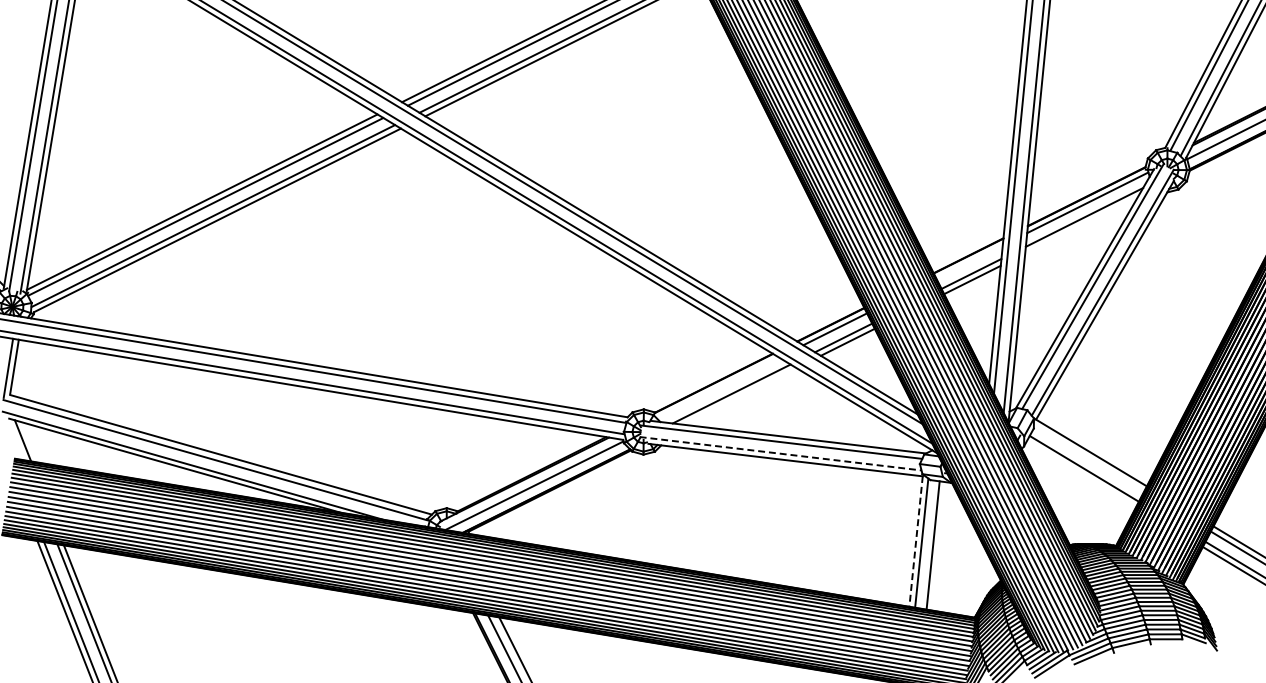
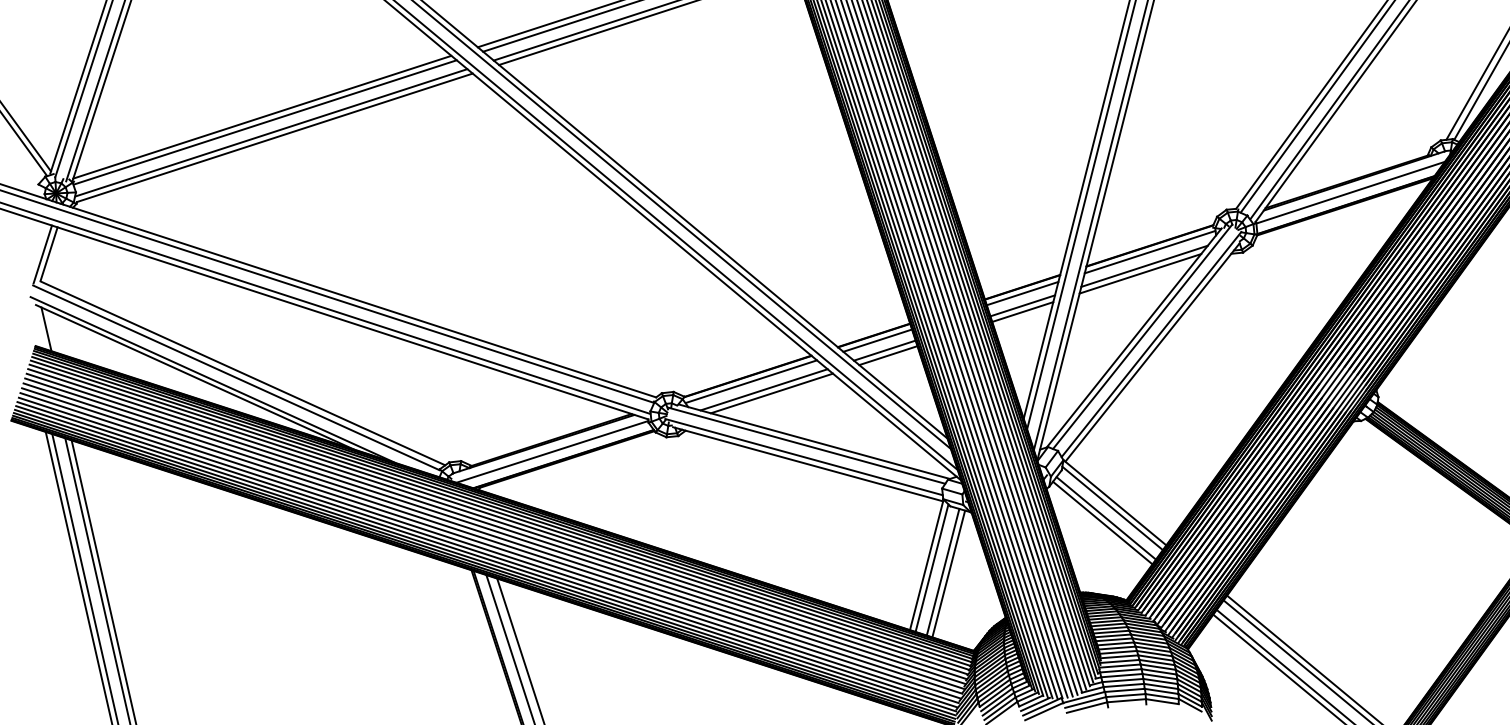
line: (1081, 225) -> (1140, 273), added
line: (969, 261) -> (1022, 293), added
line: (717, 387) -> (750, 381), added
line: (739, 396) -> (771, 393), added
line: (781, 454) -> (804, 457), dashed -> solid
line: (1088, 458) -> (1112, 508), added
line: (1081, 473) -> (1102, 522), added
line: (915, 541) -> (926, 565), dashed -> solid
line: (938, 545) -> (948, 573), added

